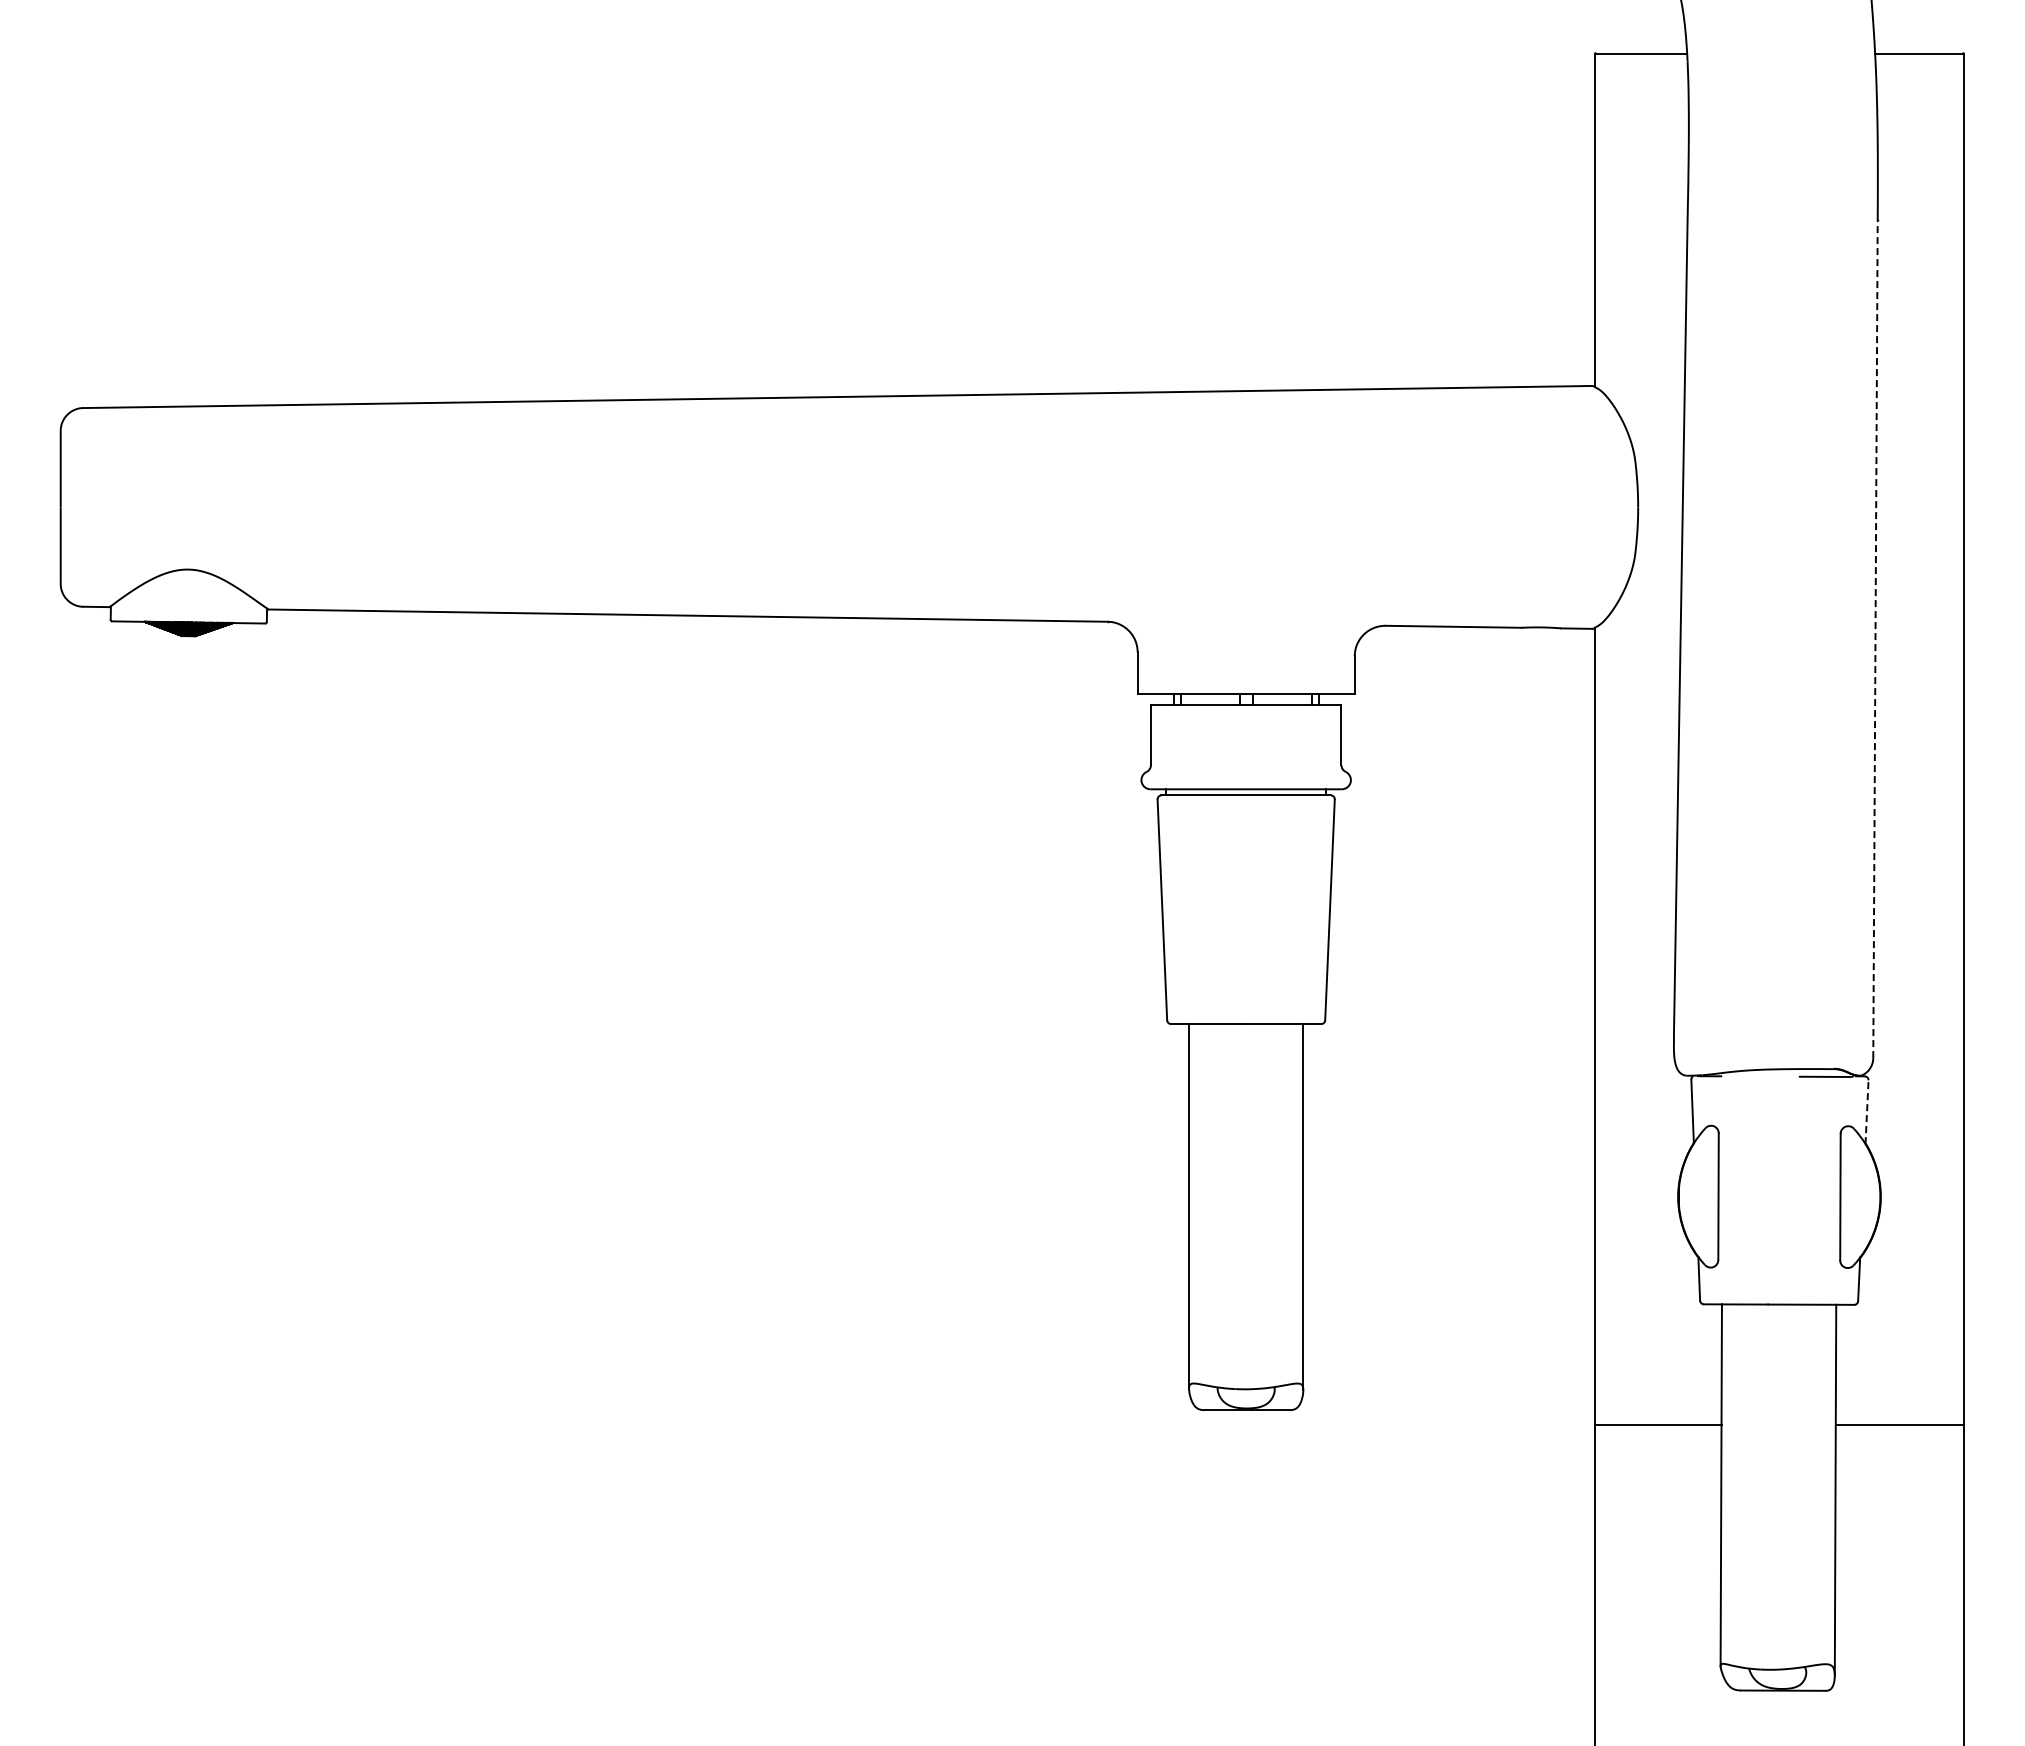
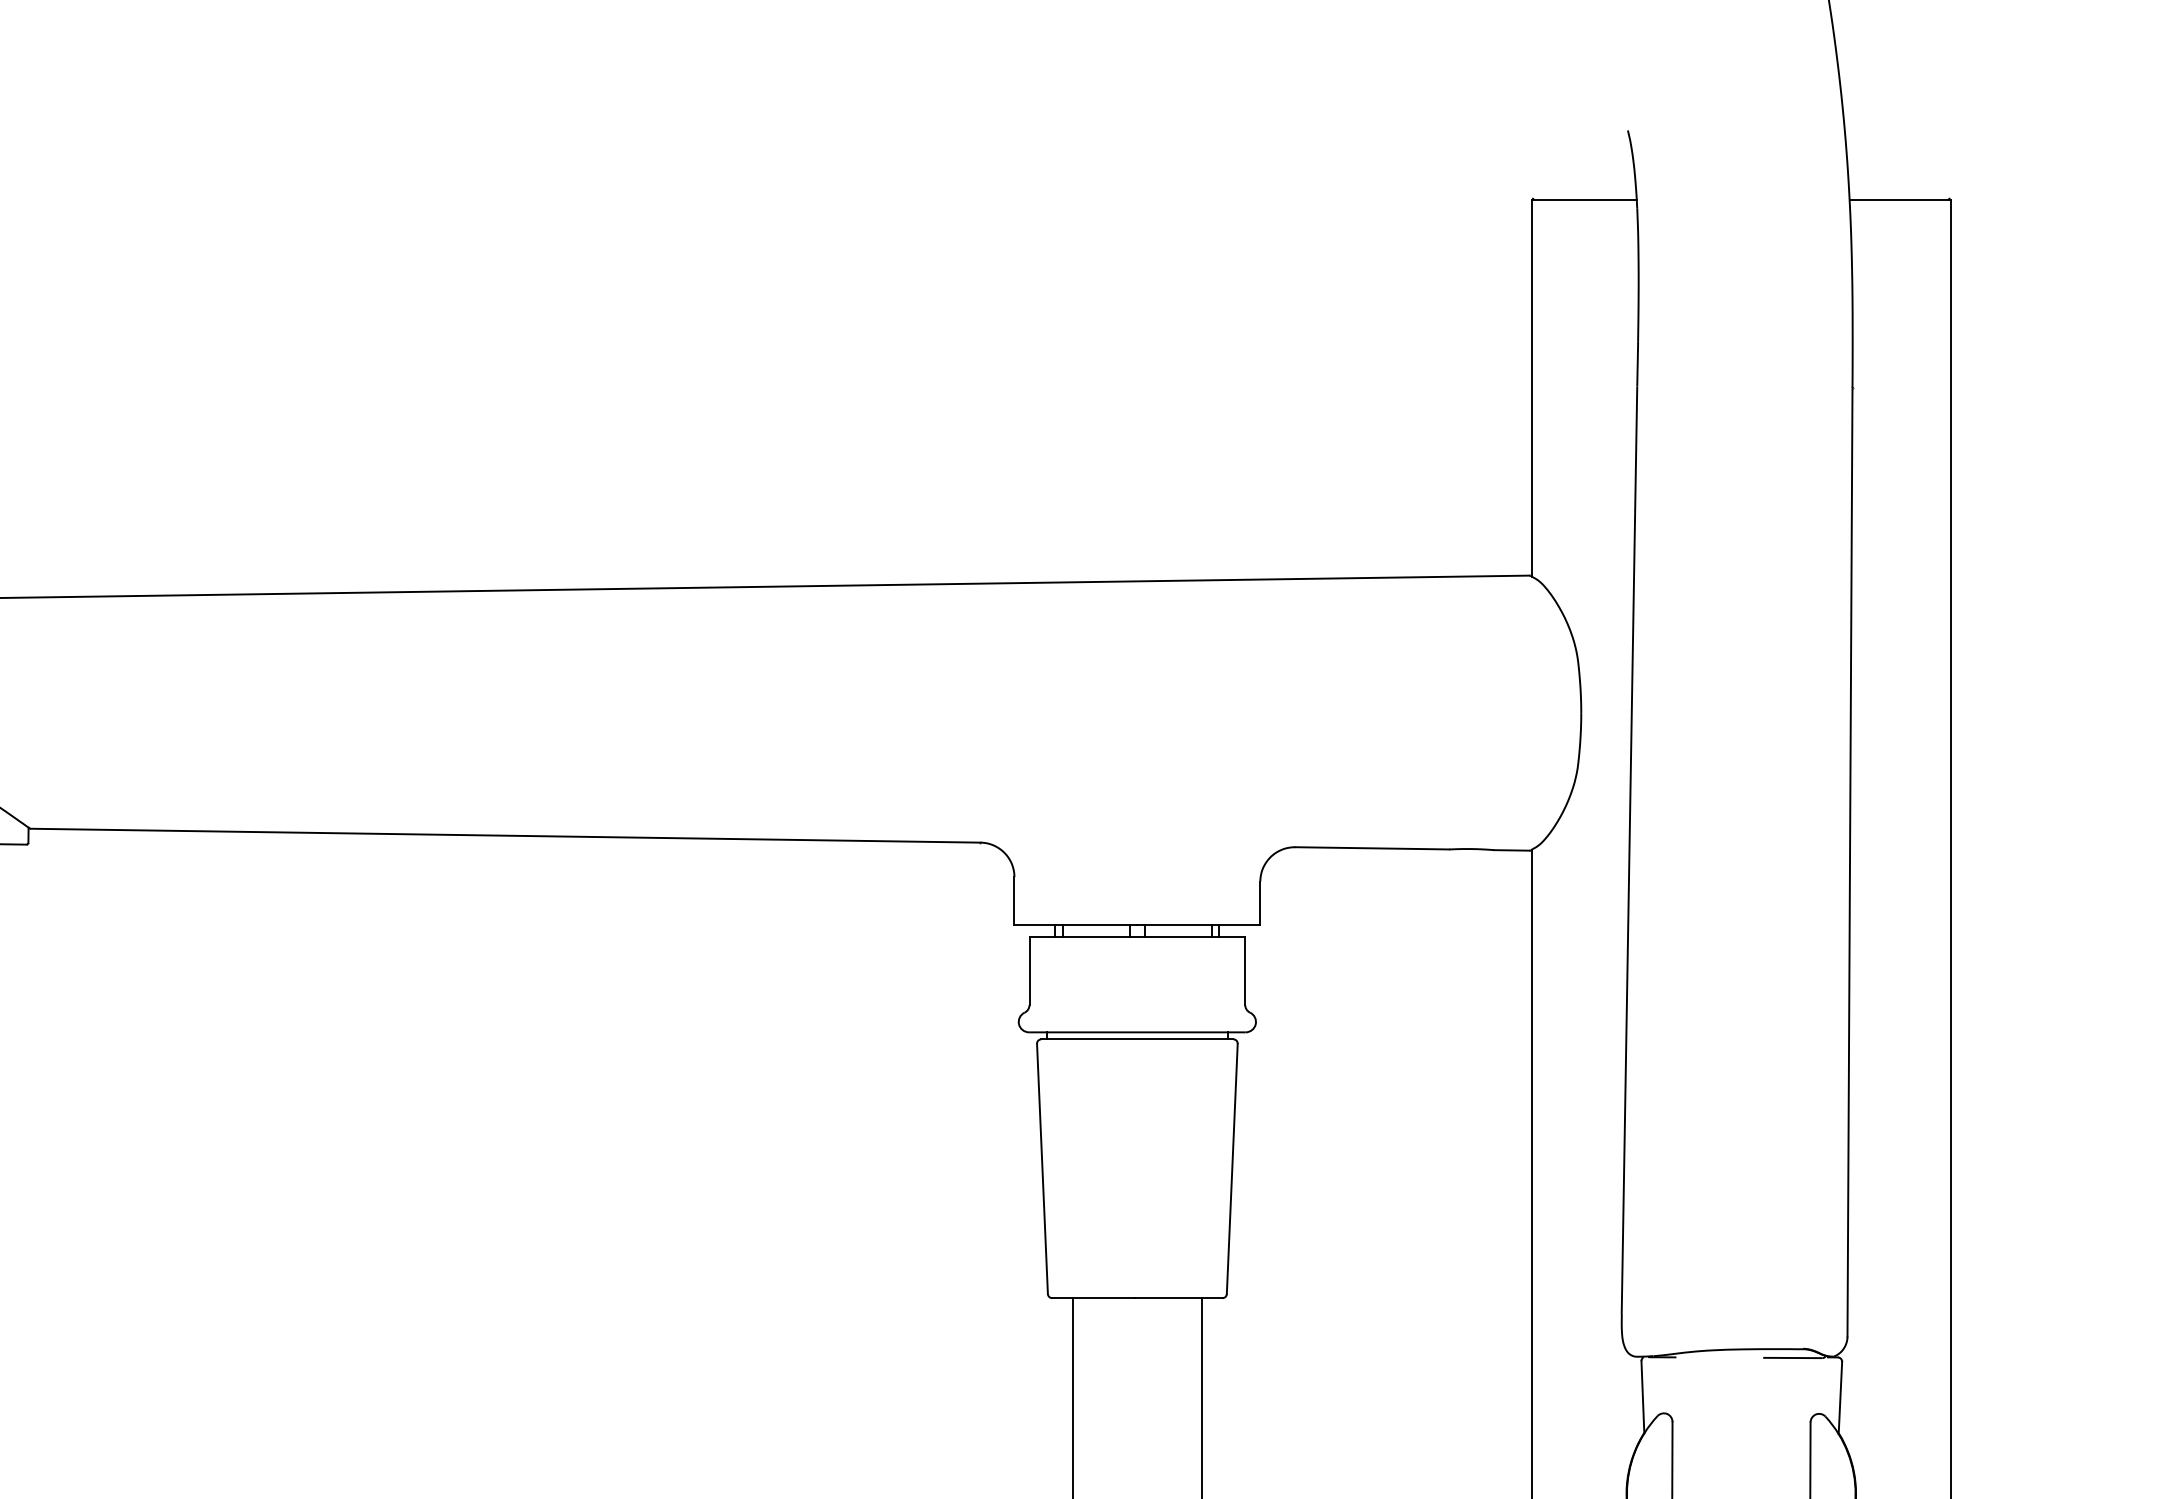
line: (1875, 638) -> (1850, 861), dashed -> solid
line: (1867, 1112) -> (1840, 1398), dashed -> solid

